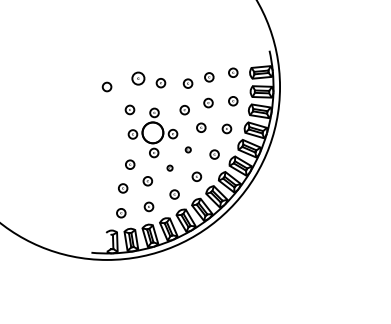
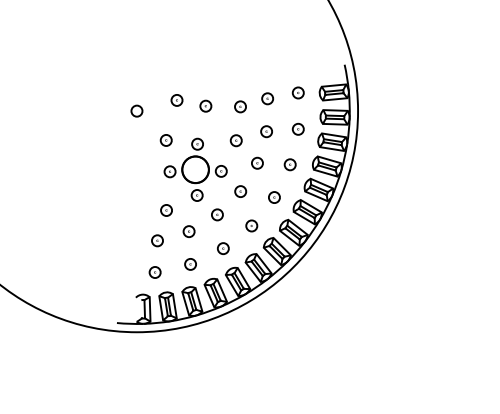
part: (138, 78) -> (176, 100), size x0.71
part: (188, 149) -> (240, 191), size x1.67
part: (170, 167) -> (217, 214), size x1.67

